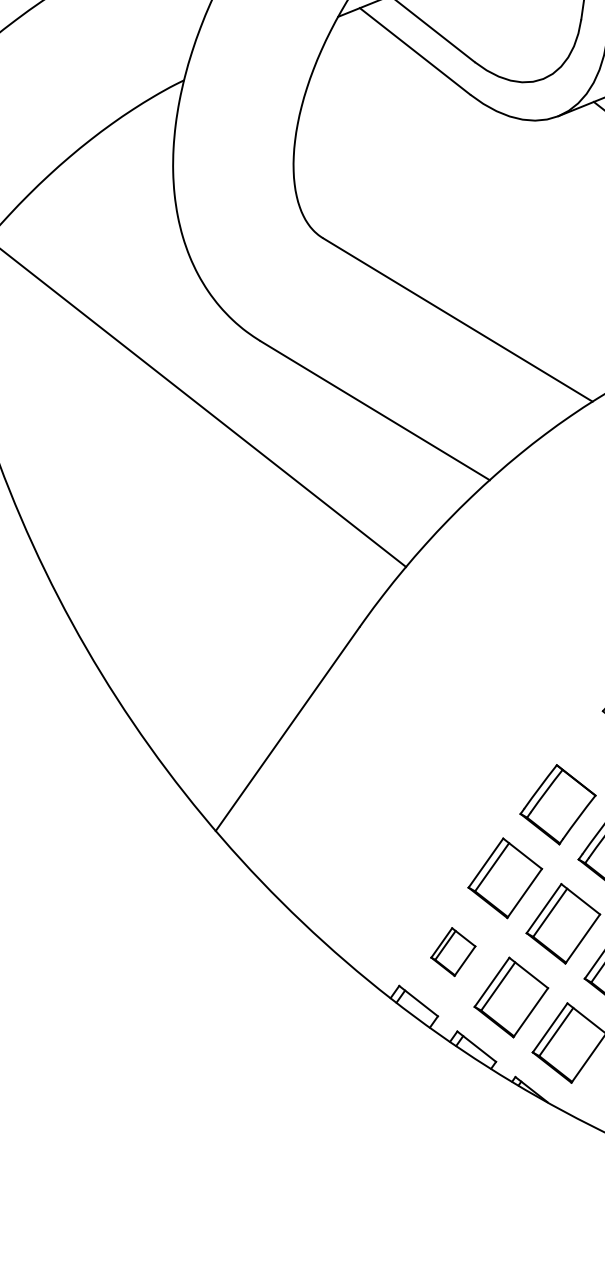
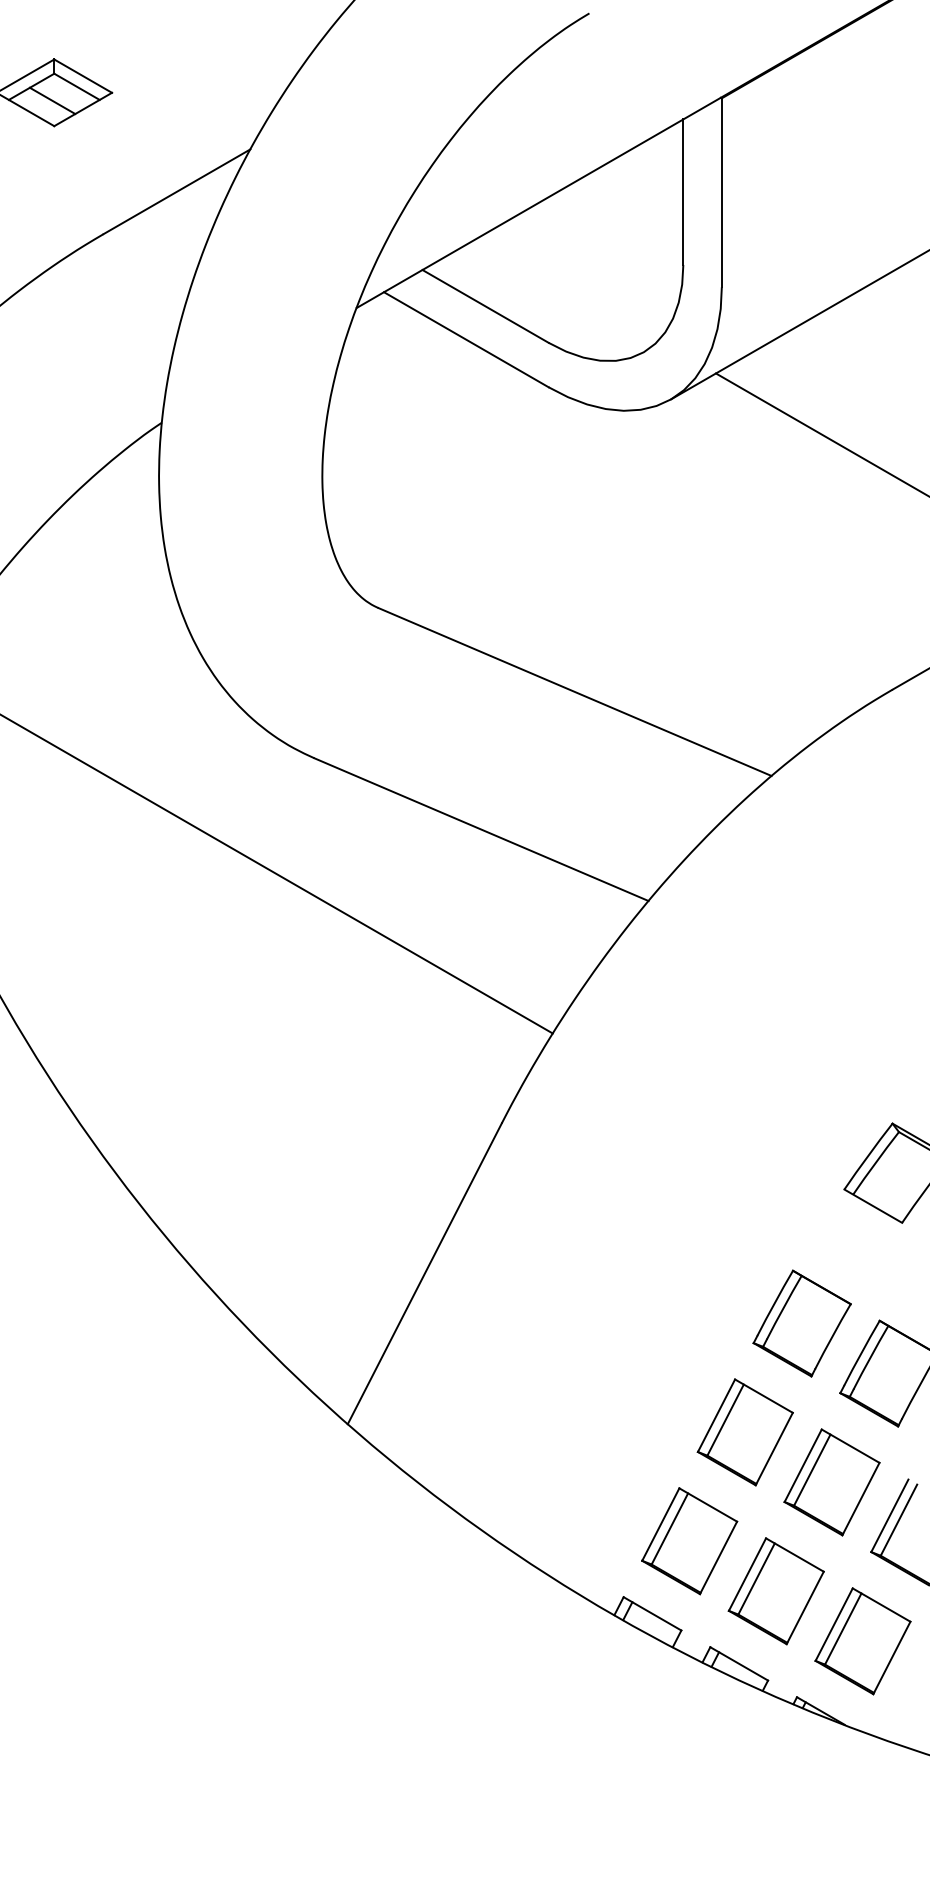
part: (453, 952) -> (689, 1541), size x1.67

